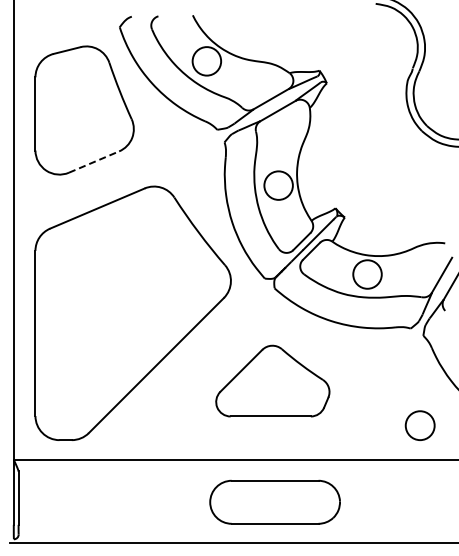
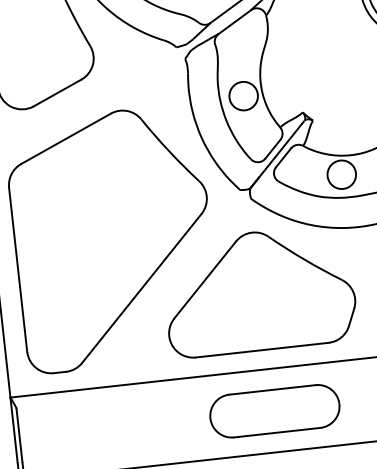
line: (94, 161) -> (57, 92), dashed -> solid
part: (272, 380) -> (258, 290), size x1.67

